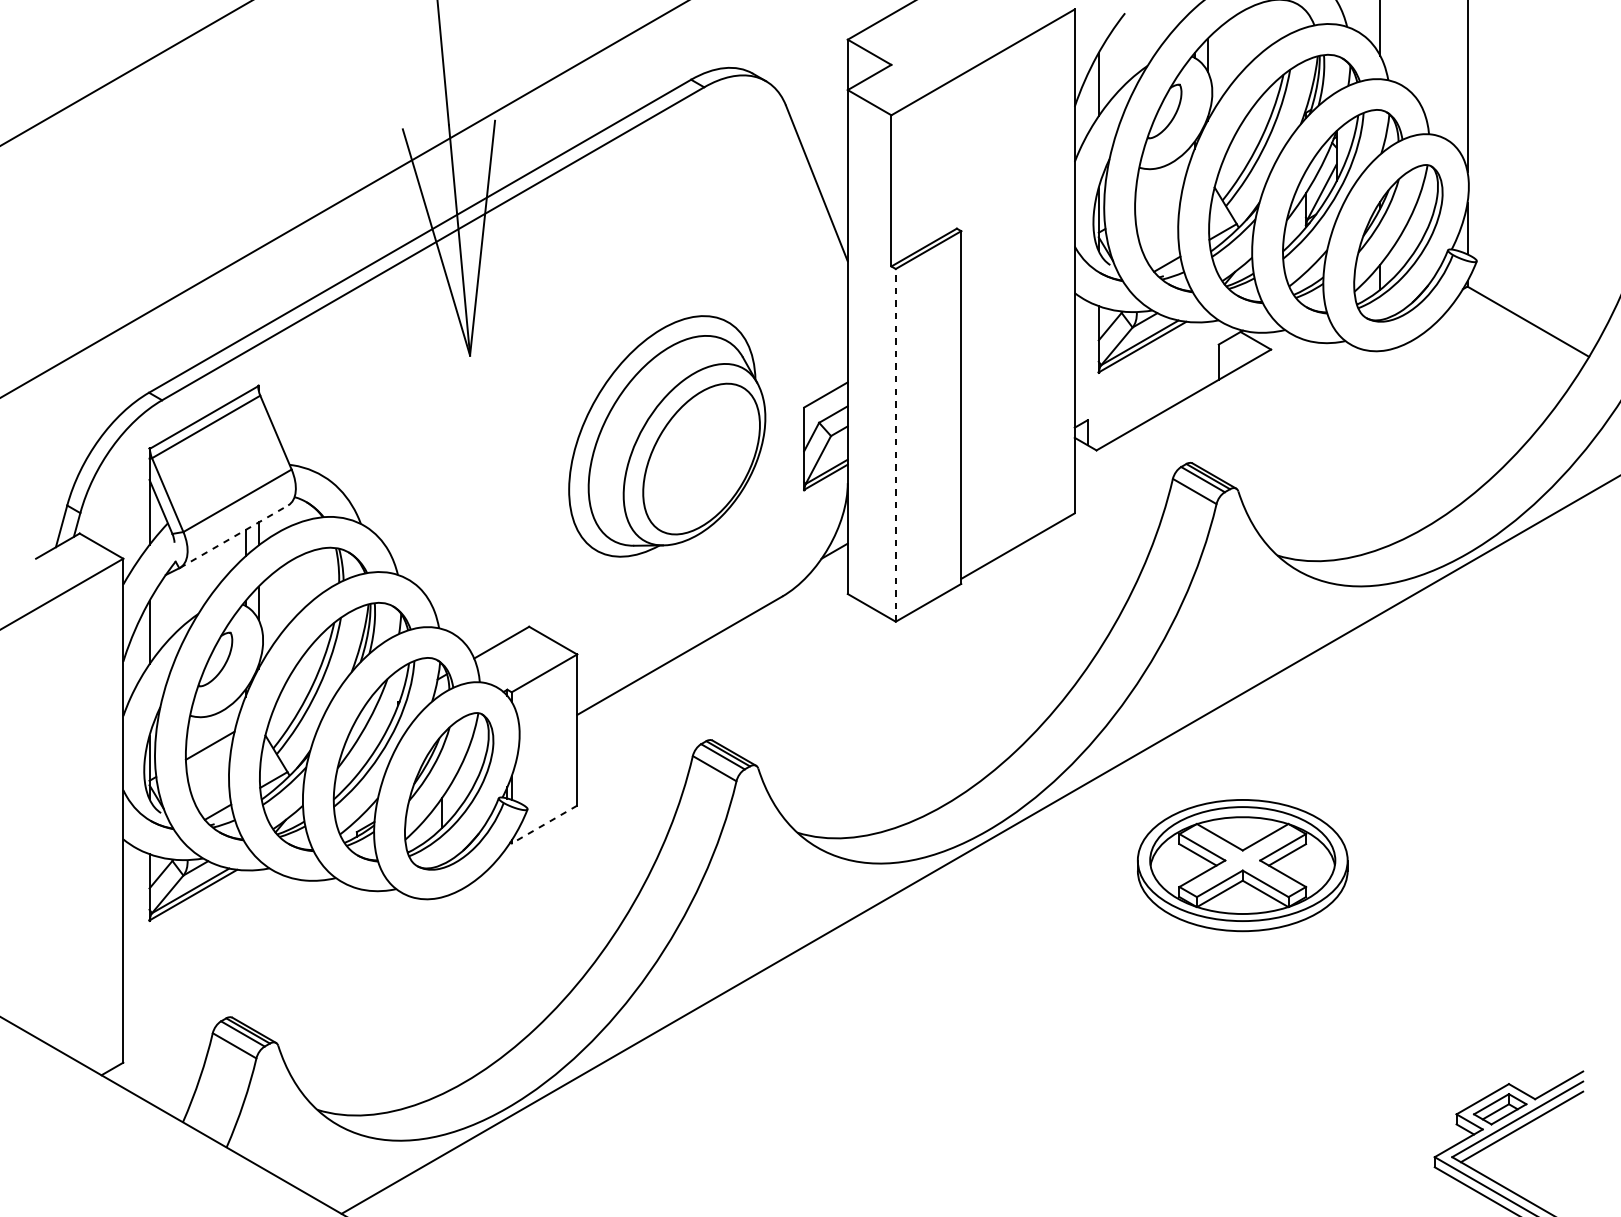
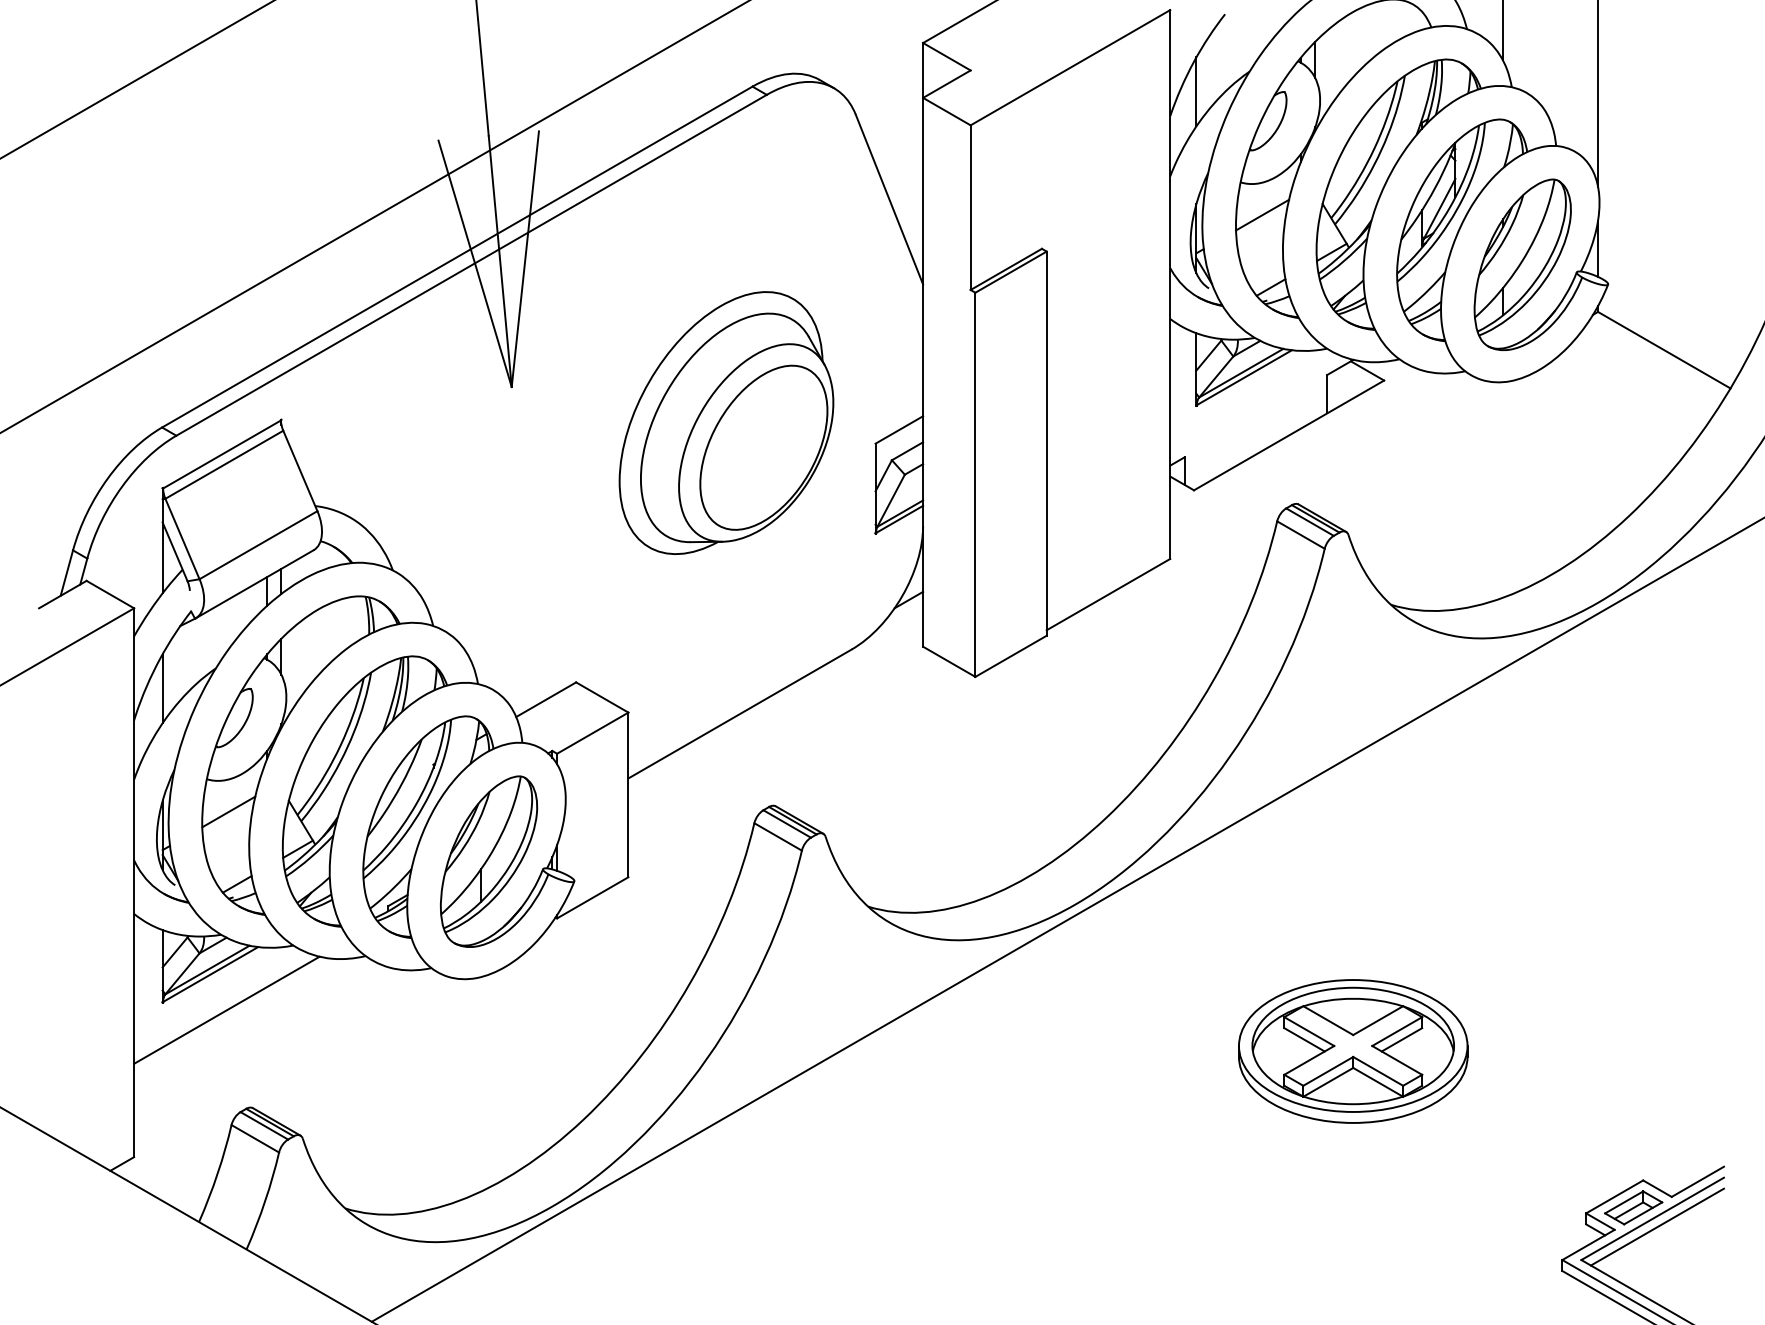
line: (1159, 197) -> (1262, 214), added
part: (667, 435) -> (726, 422), moved
line: (895, 445) -> (975, 484), dashed -> solid
line: (234, 536) -> (255, 584), dashed -> solid
line: (544, 825) -> (592, 898), dashed -> solid
part: (1242, 865) -> (1353, 1051), moved
line: (208, 927) -> (226, 1009), added

